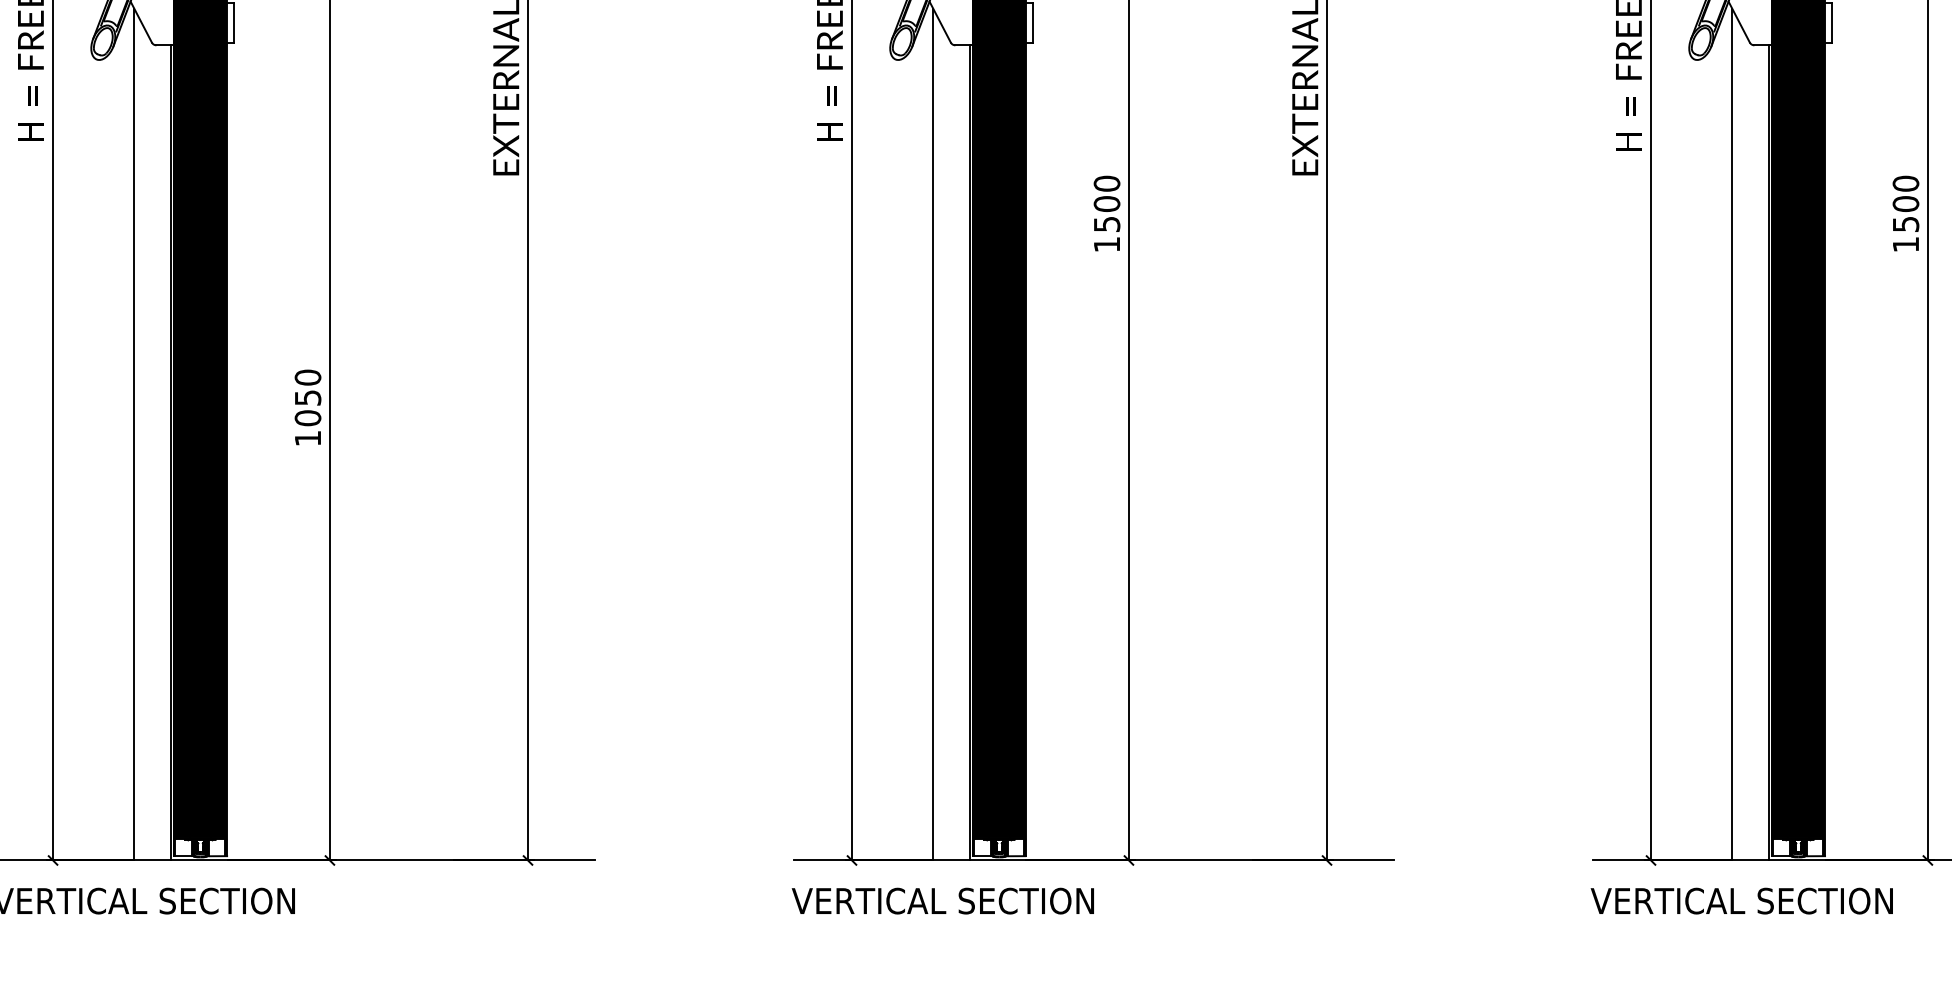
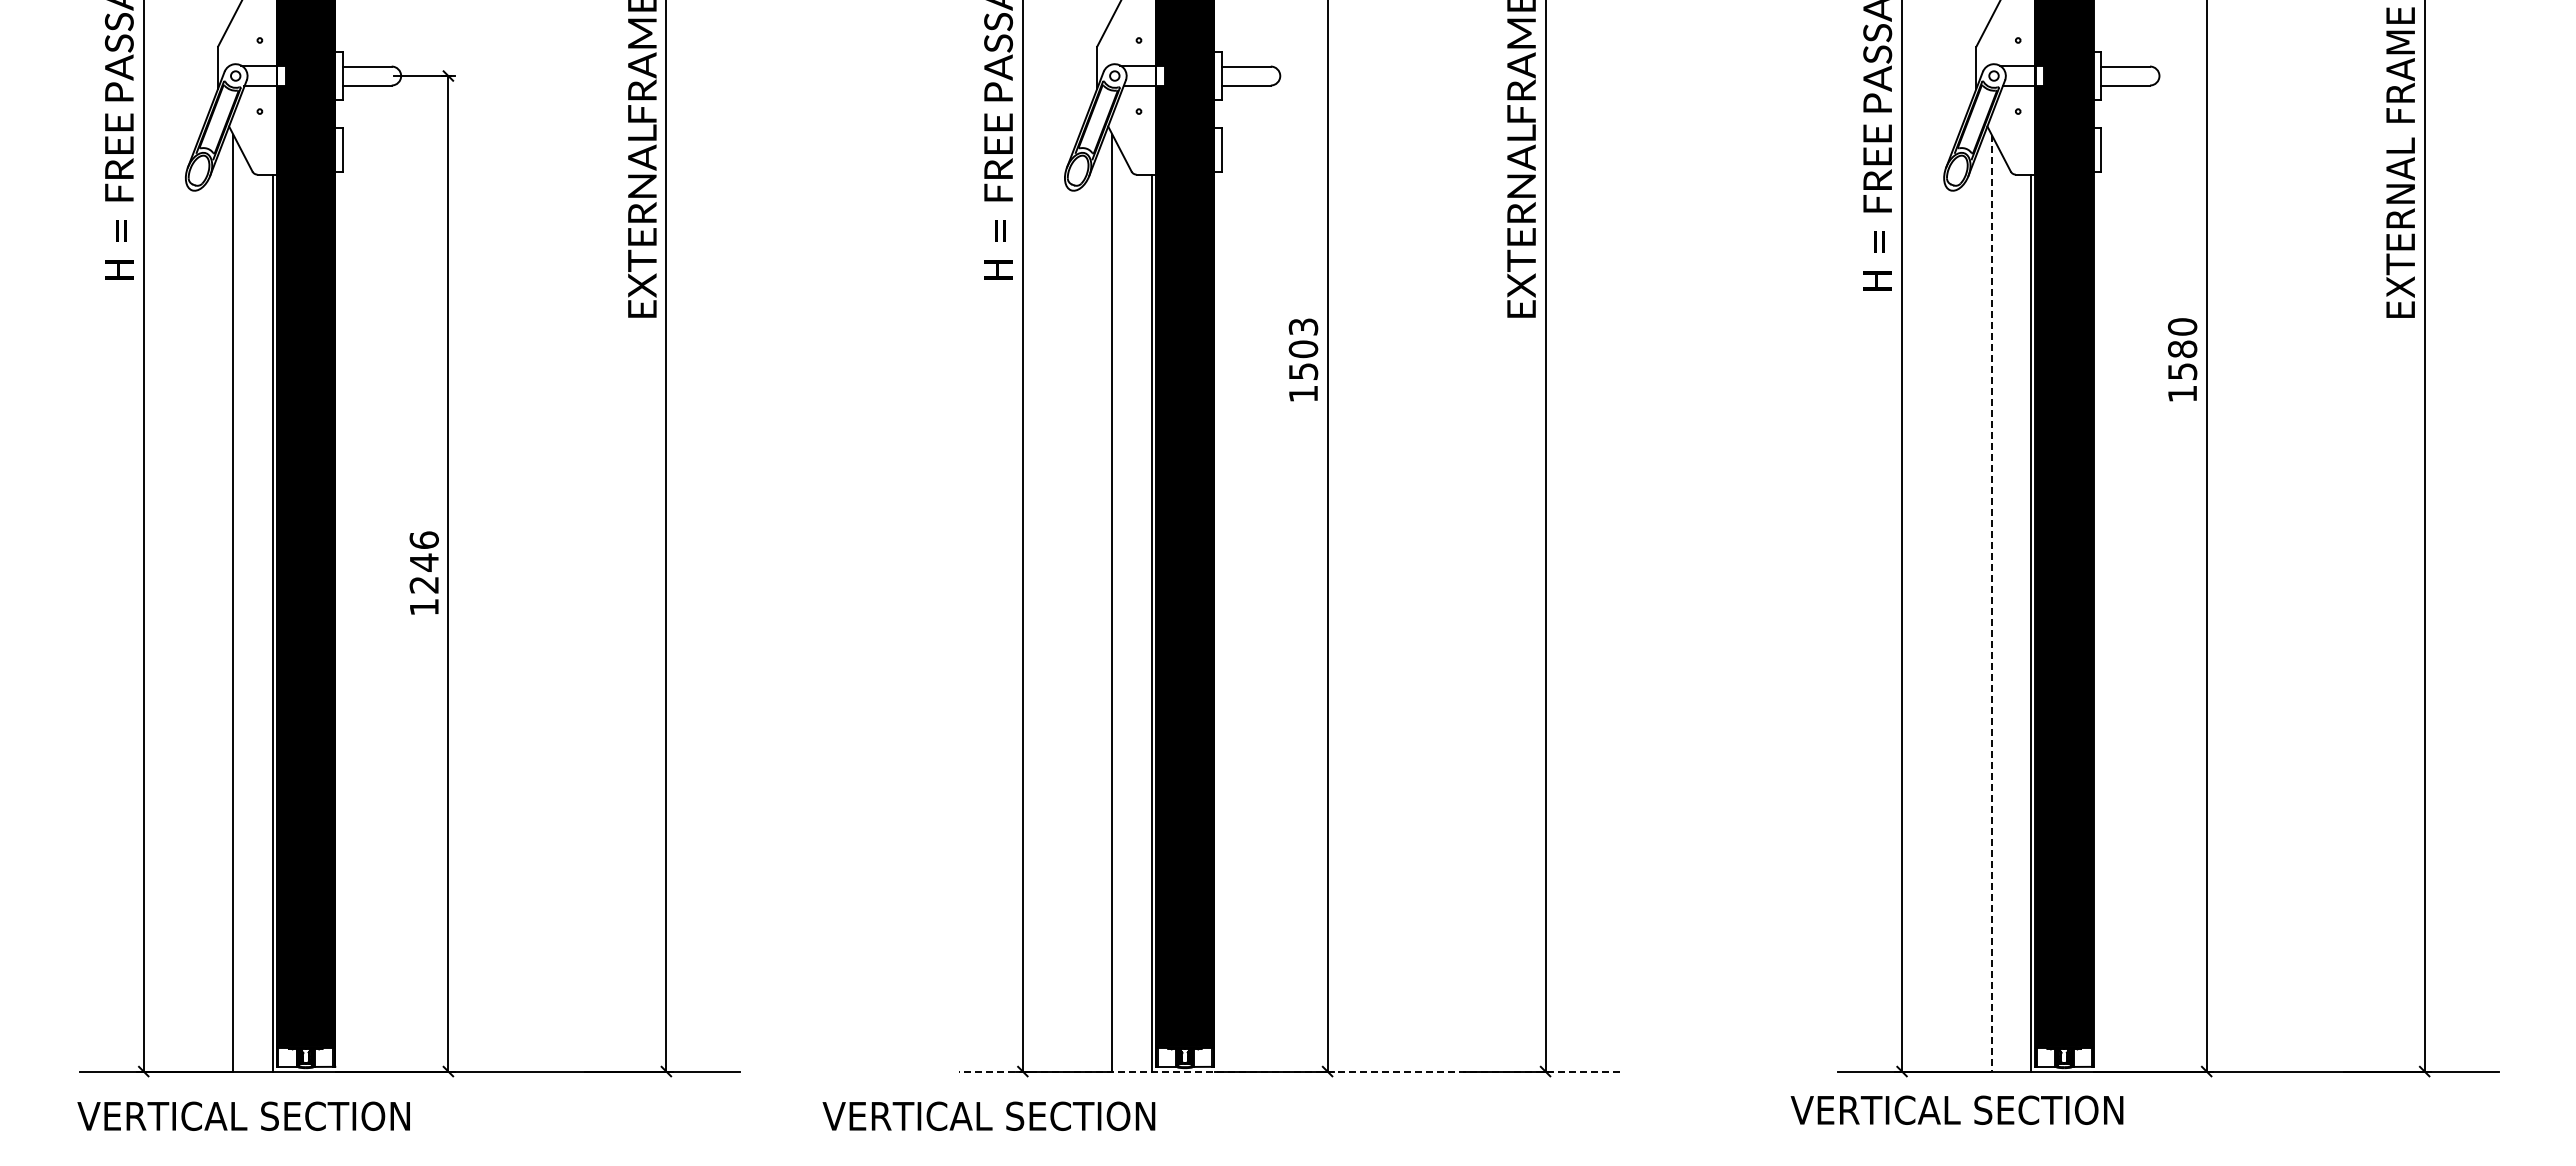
text: (1107, 183) -> (1303, 326), 1500 -> 1503
text: (1905, 204) -> (2182, 349), 1500 -> 1580
text: (307, 397) -> (423, 562), 1050 -> 1246
line: (1732, 435) -> (1991, 603), solid -> dashed
line: (1093, 860) -> (1288, 1071), solid -> dashed
text: (942, 900) -> (988, 1115), moved
text: (1741, 900) -> (1956, 1109), moved

